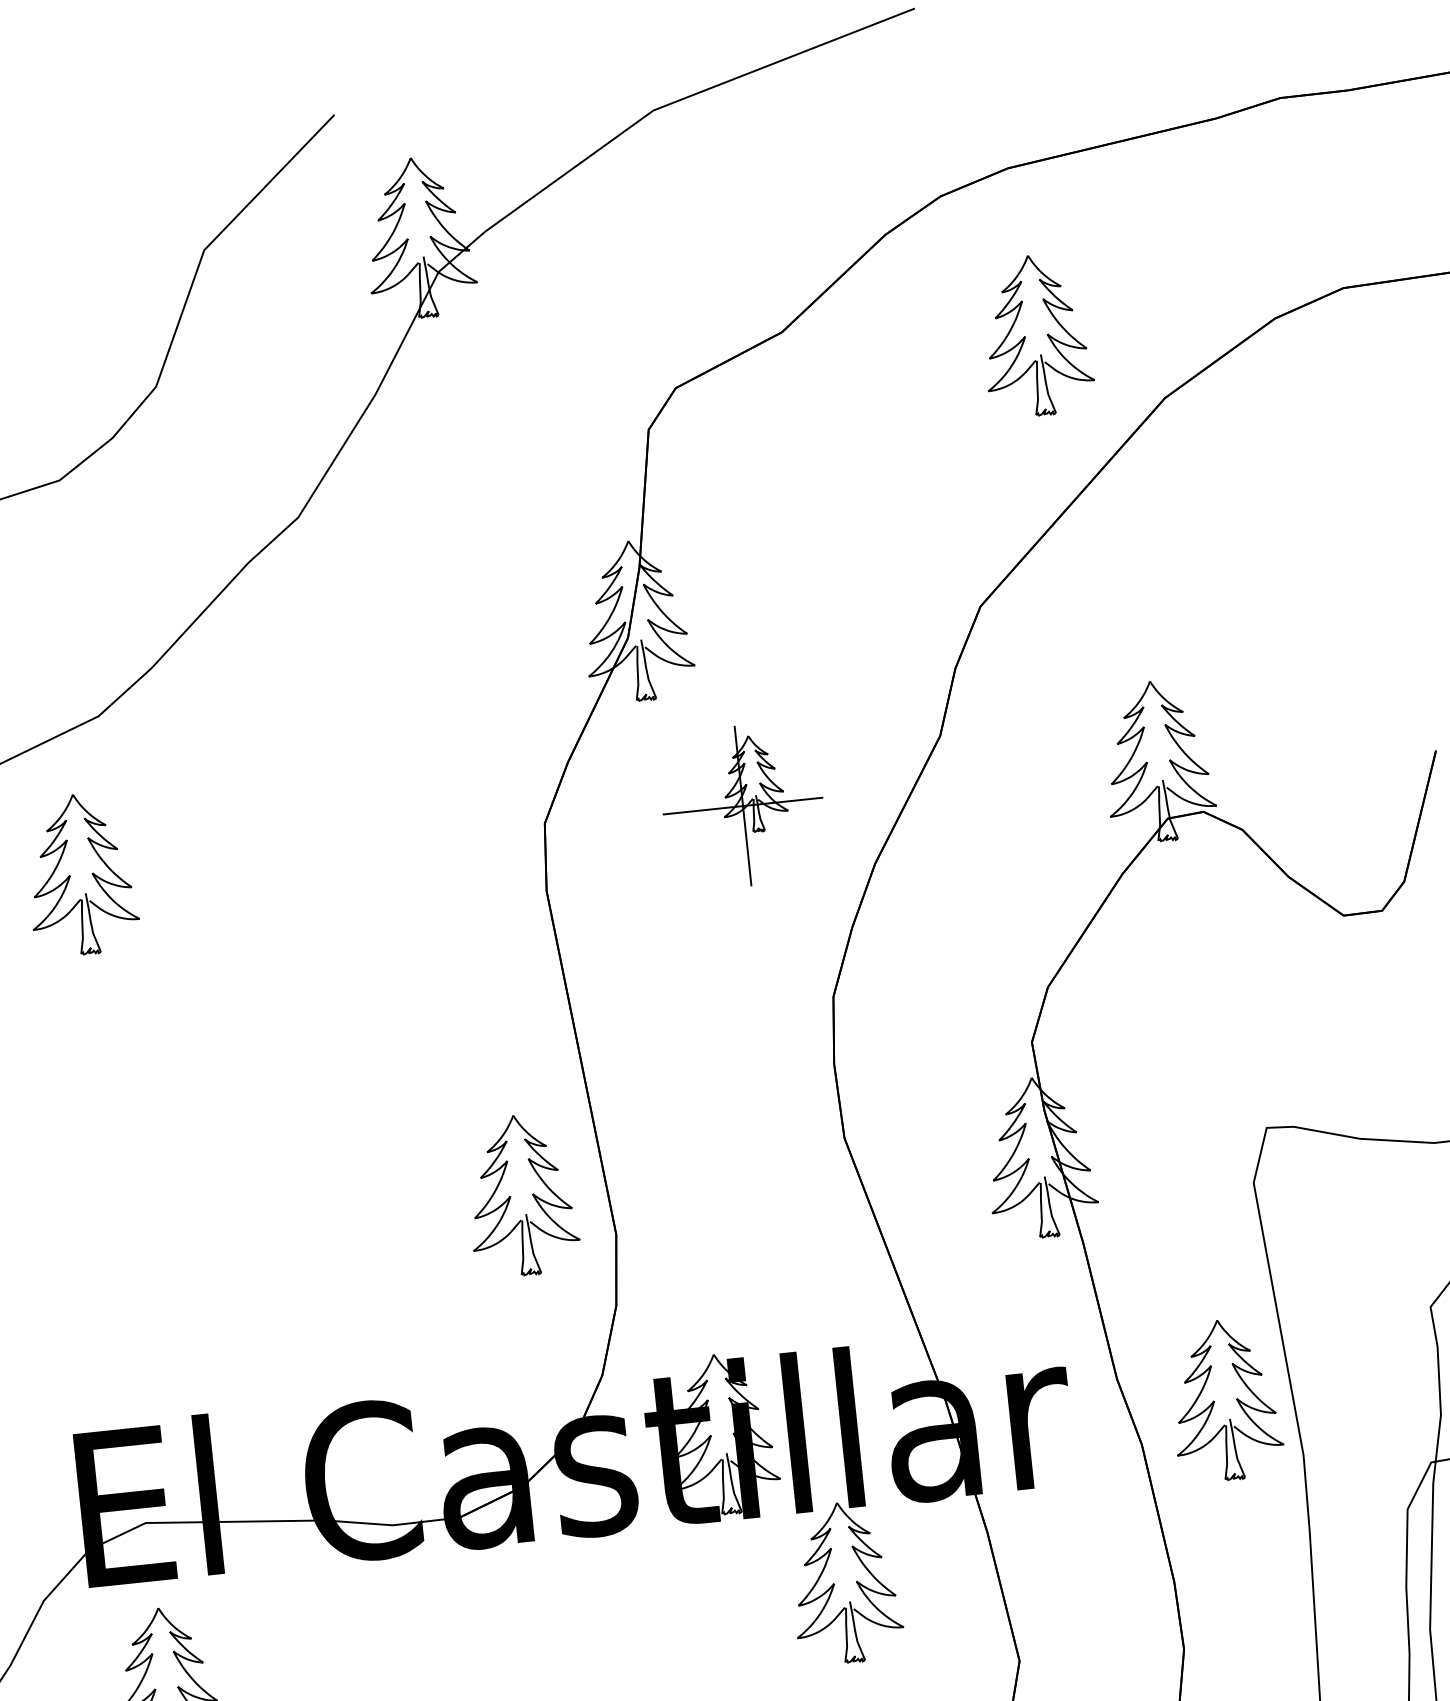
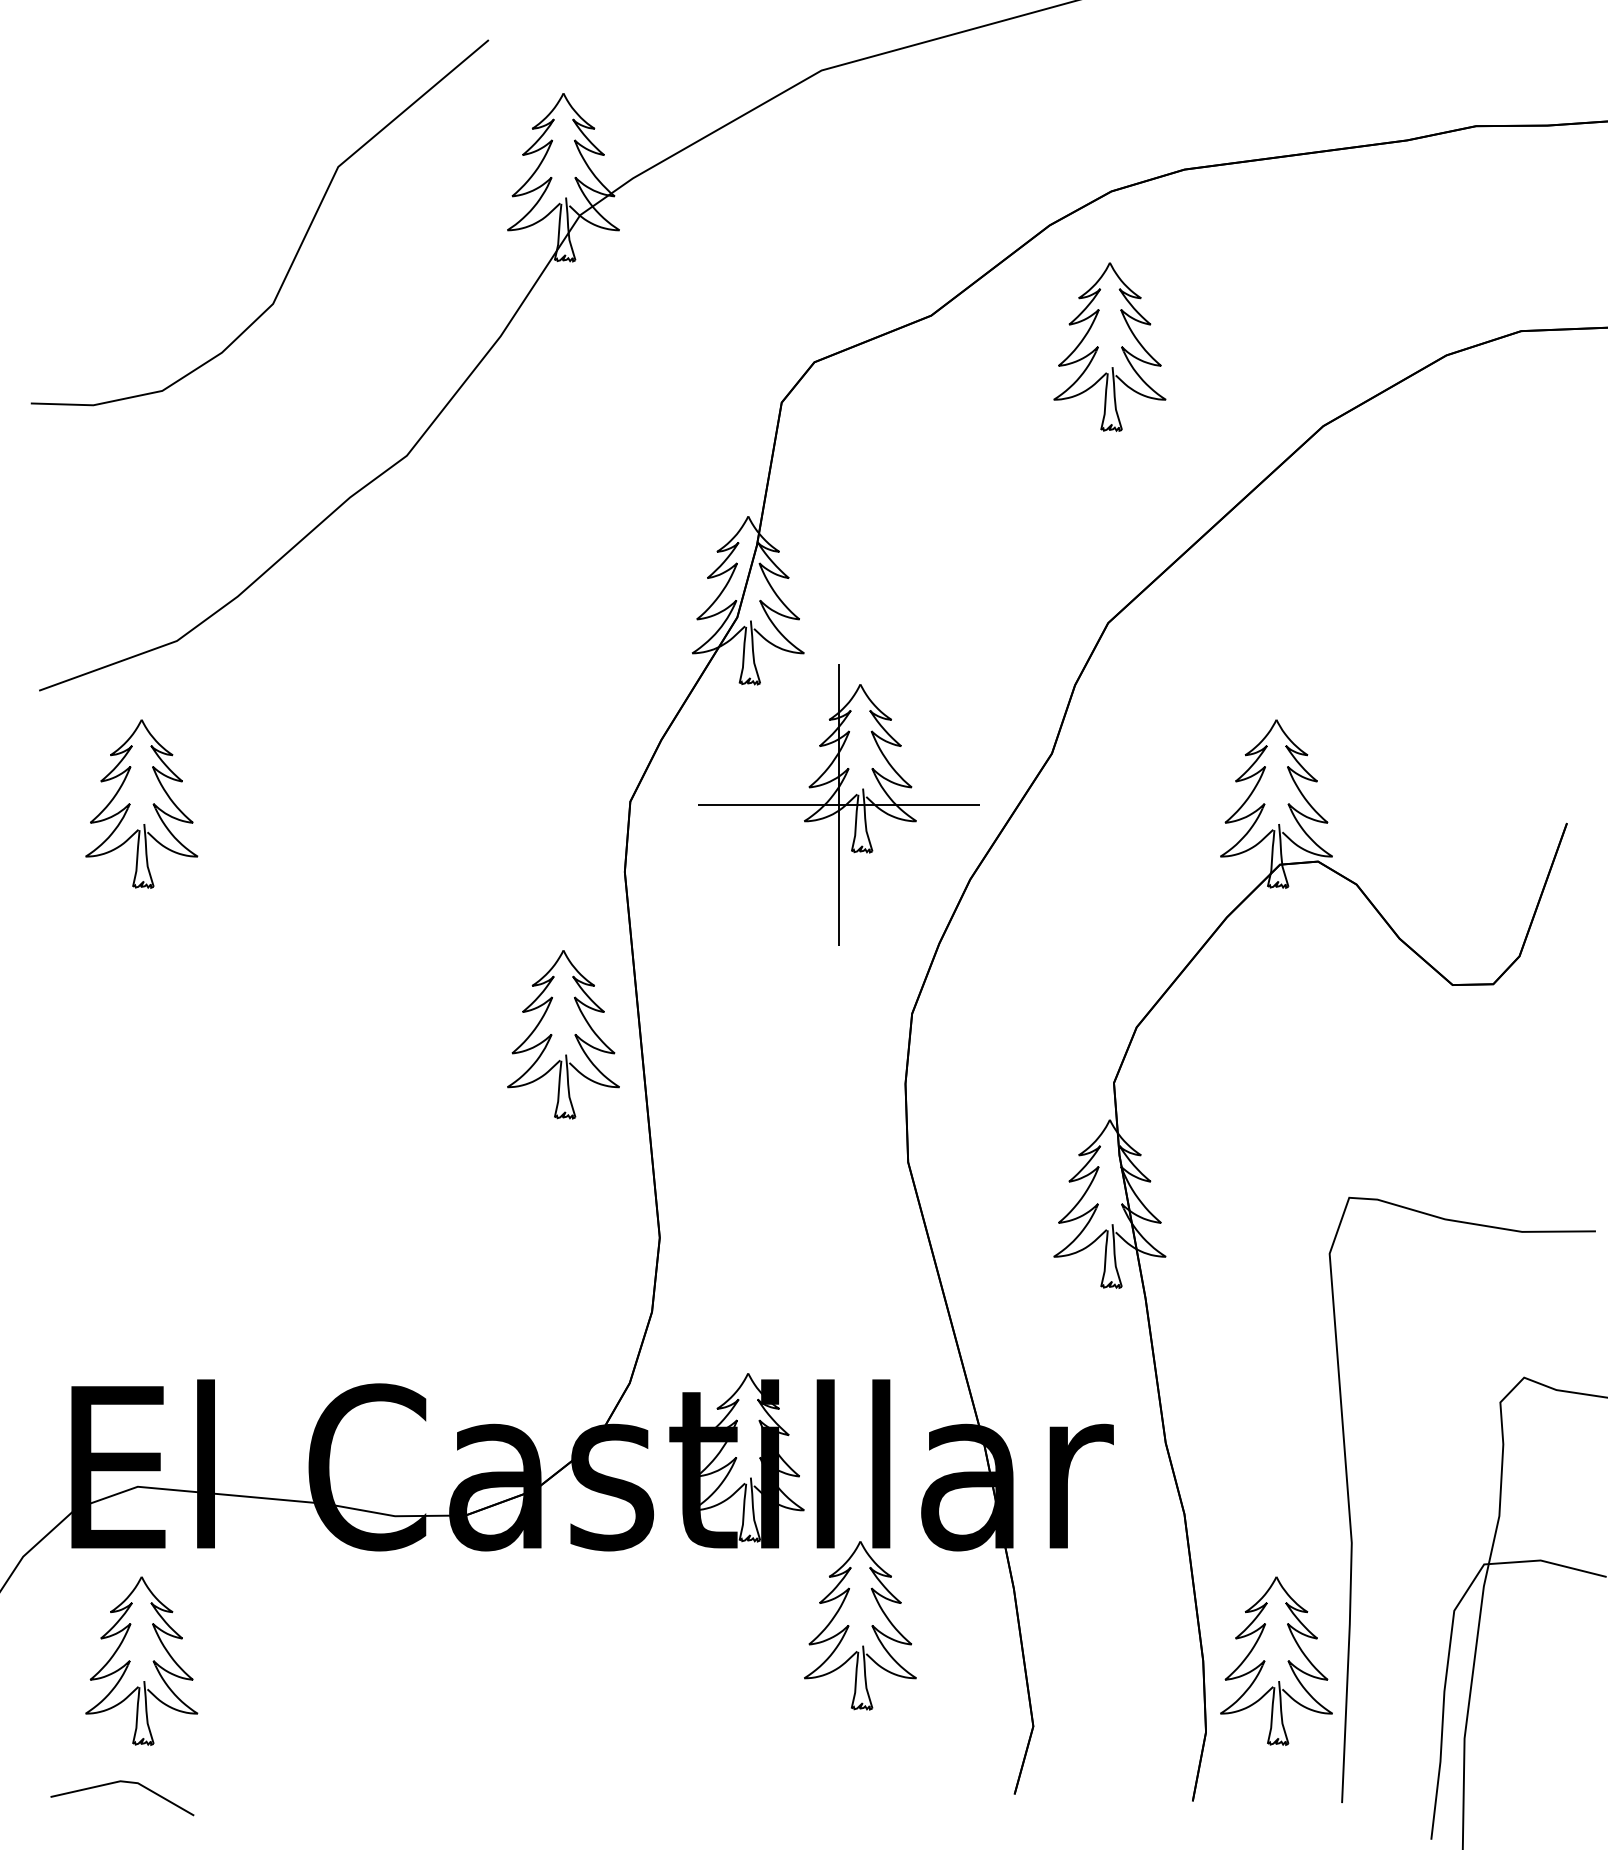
part: (1035, 335) -> (1109, 346), moved
part: (742, 805) -> (838, 804), size x1.67
part: (511, 1196) -> (552, 1034), moved
part: (1215, 1401) -> (1265, 1661), moved

